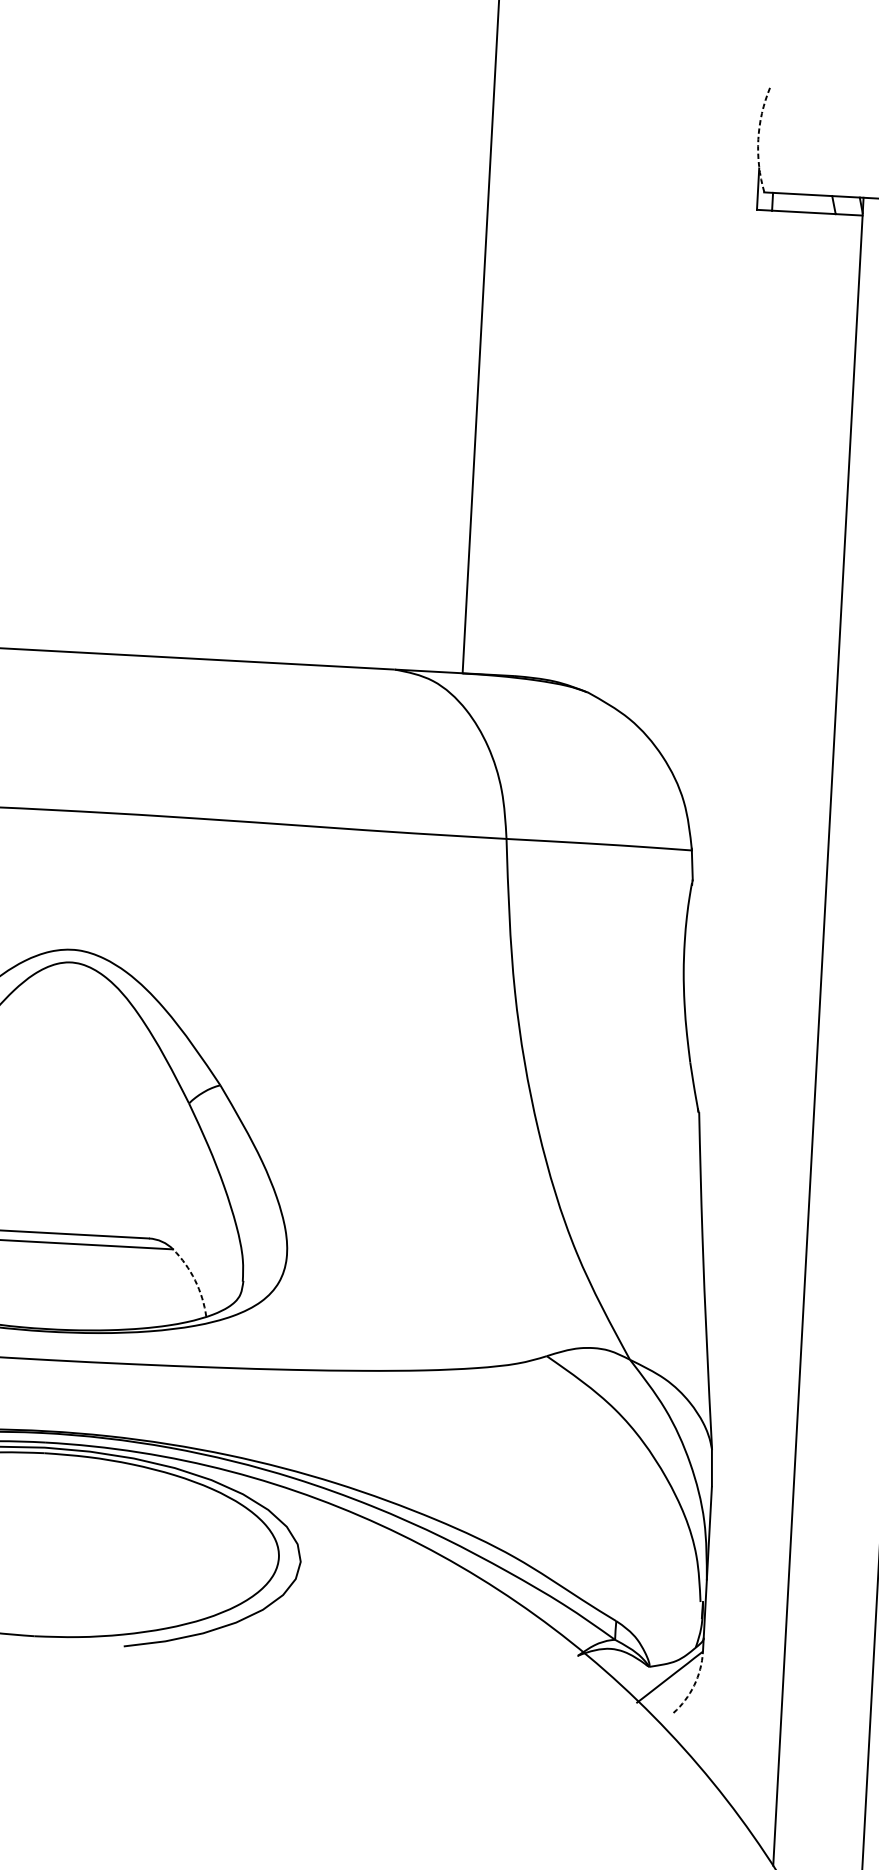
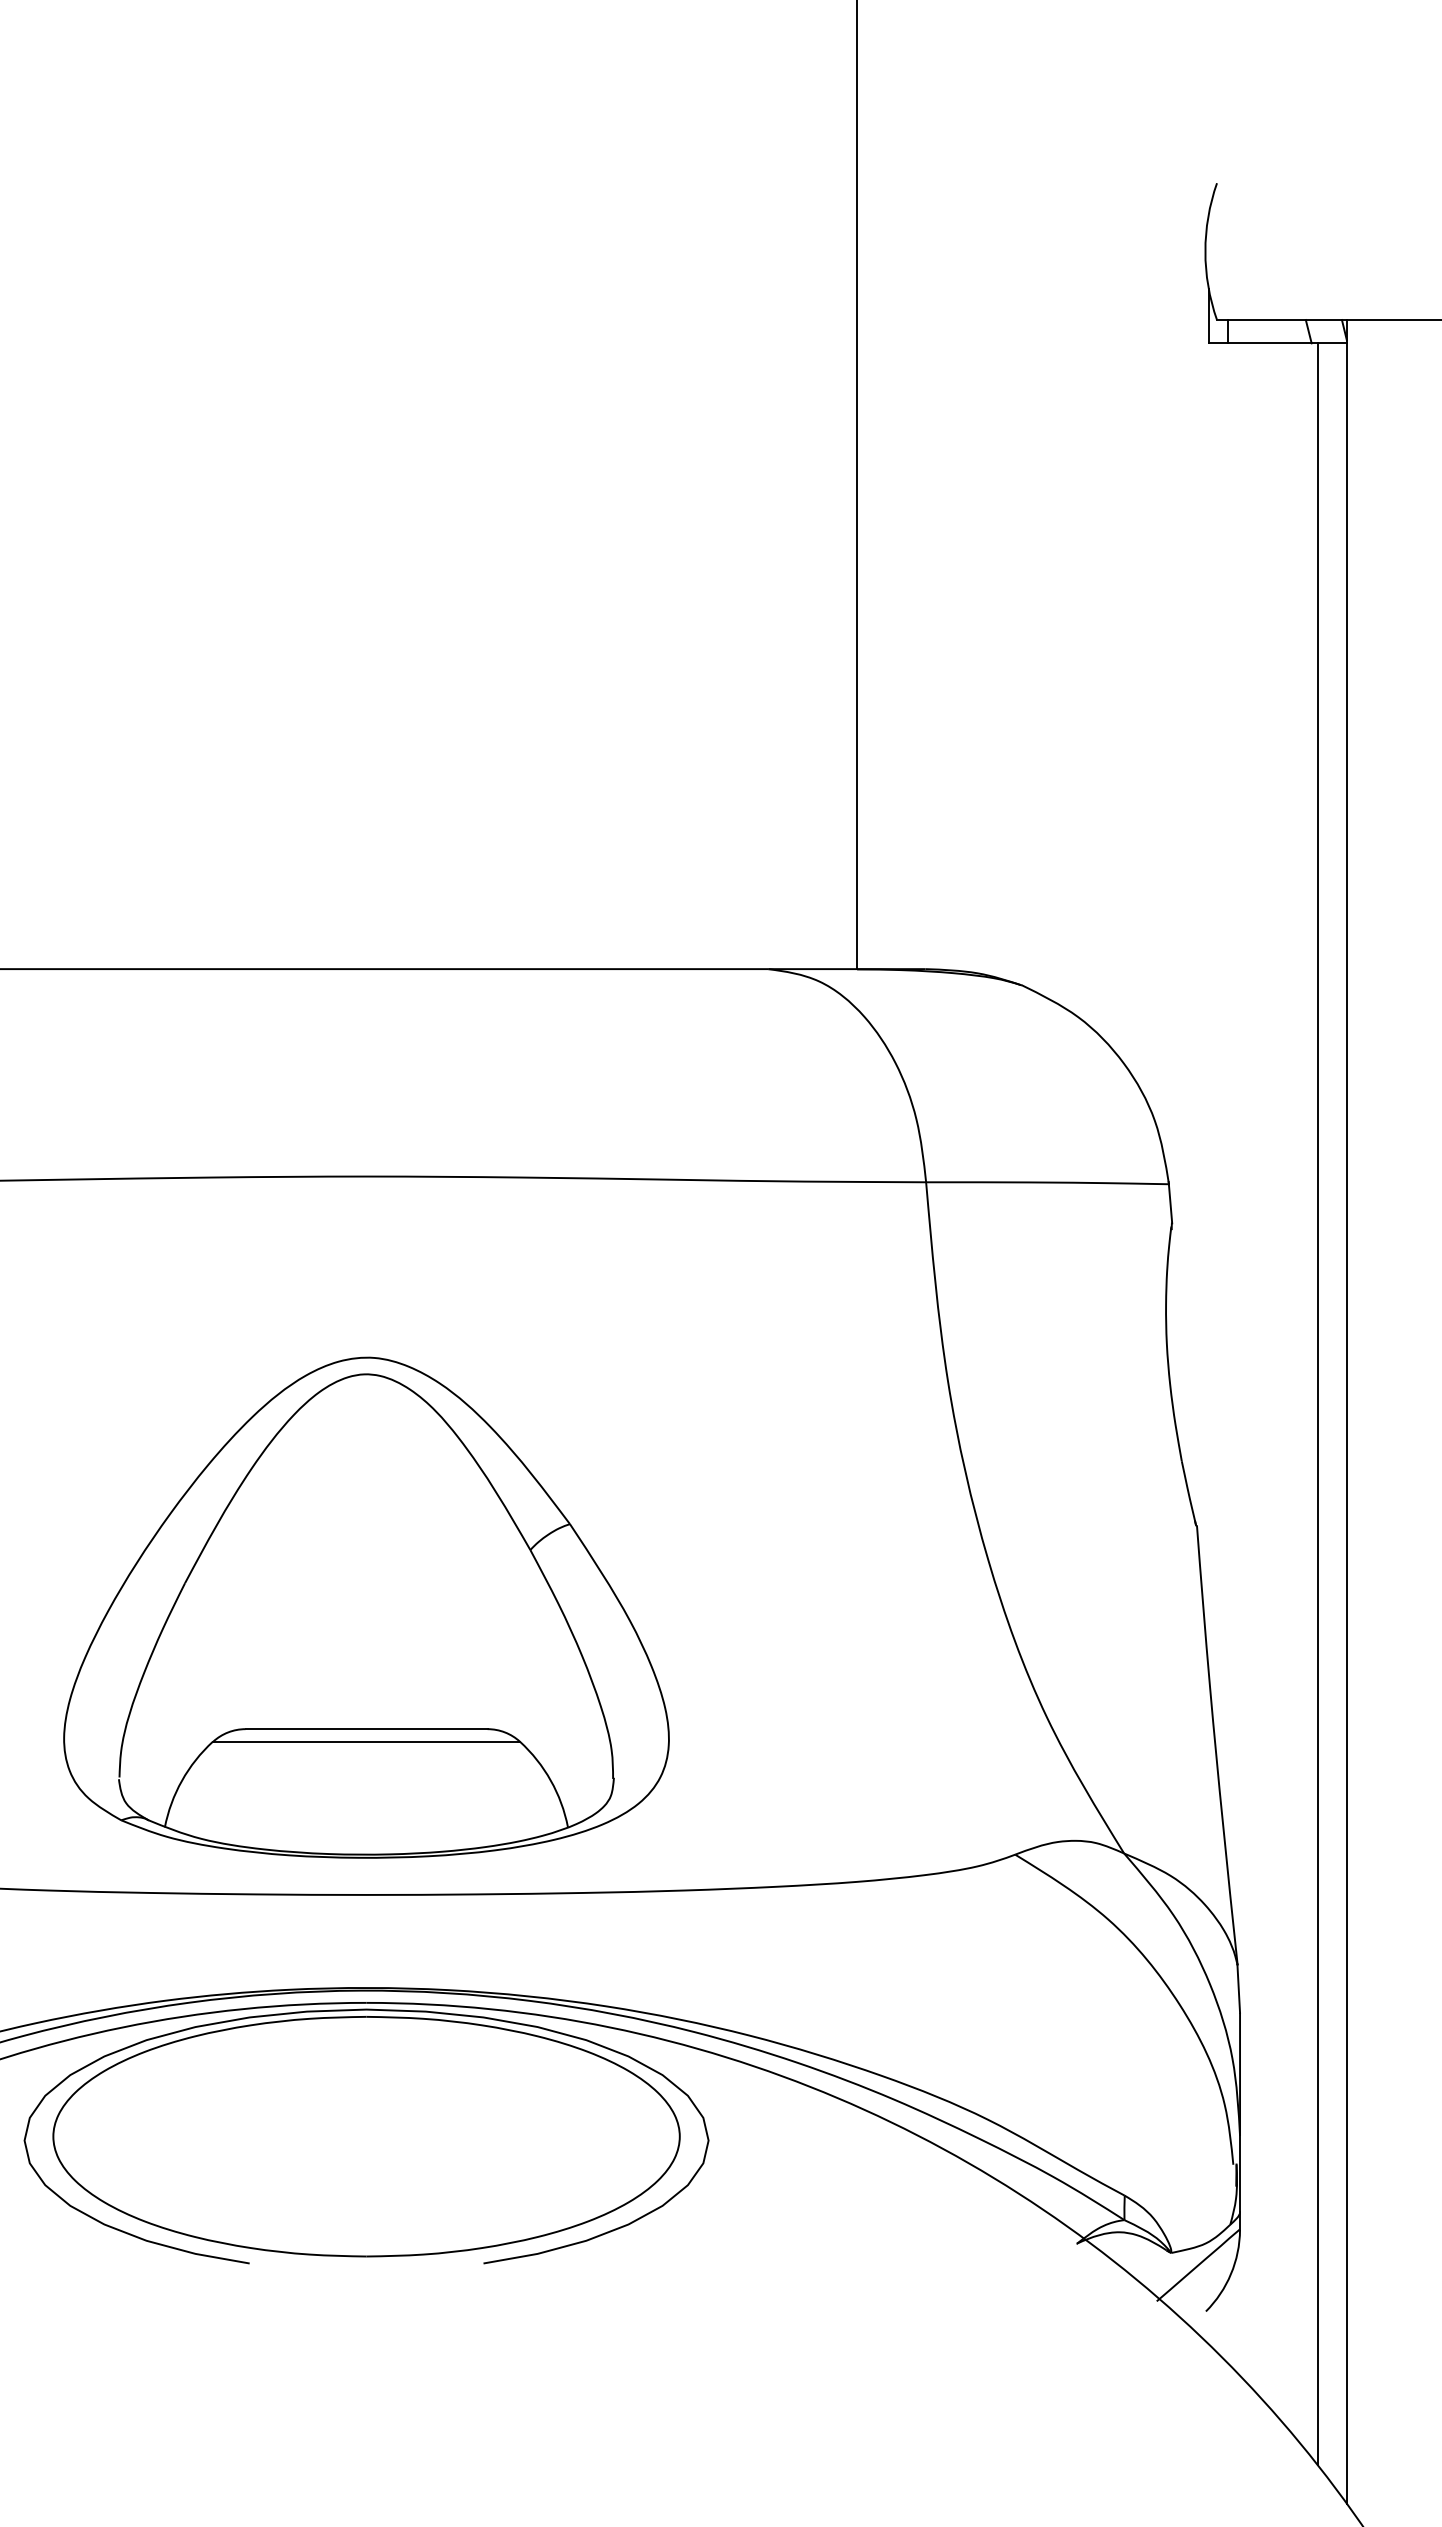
arc: (758, 139) -> (1205, 251), dashed -> solid
line: (796, 1024) -> (1317, 1404), added
arc: (194, 1280) -> (550, 1780), dashed -> solid
arc: (694, 1685) -> (1231, 2274), dashed -> solid

